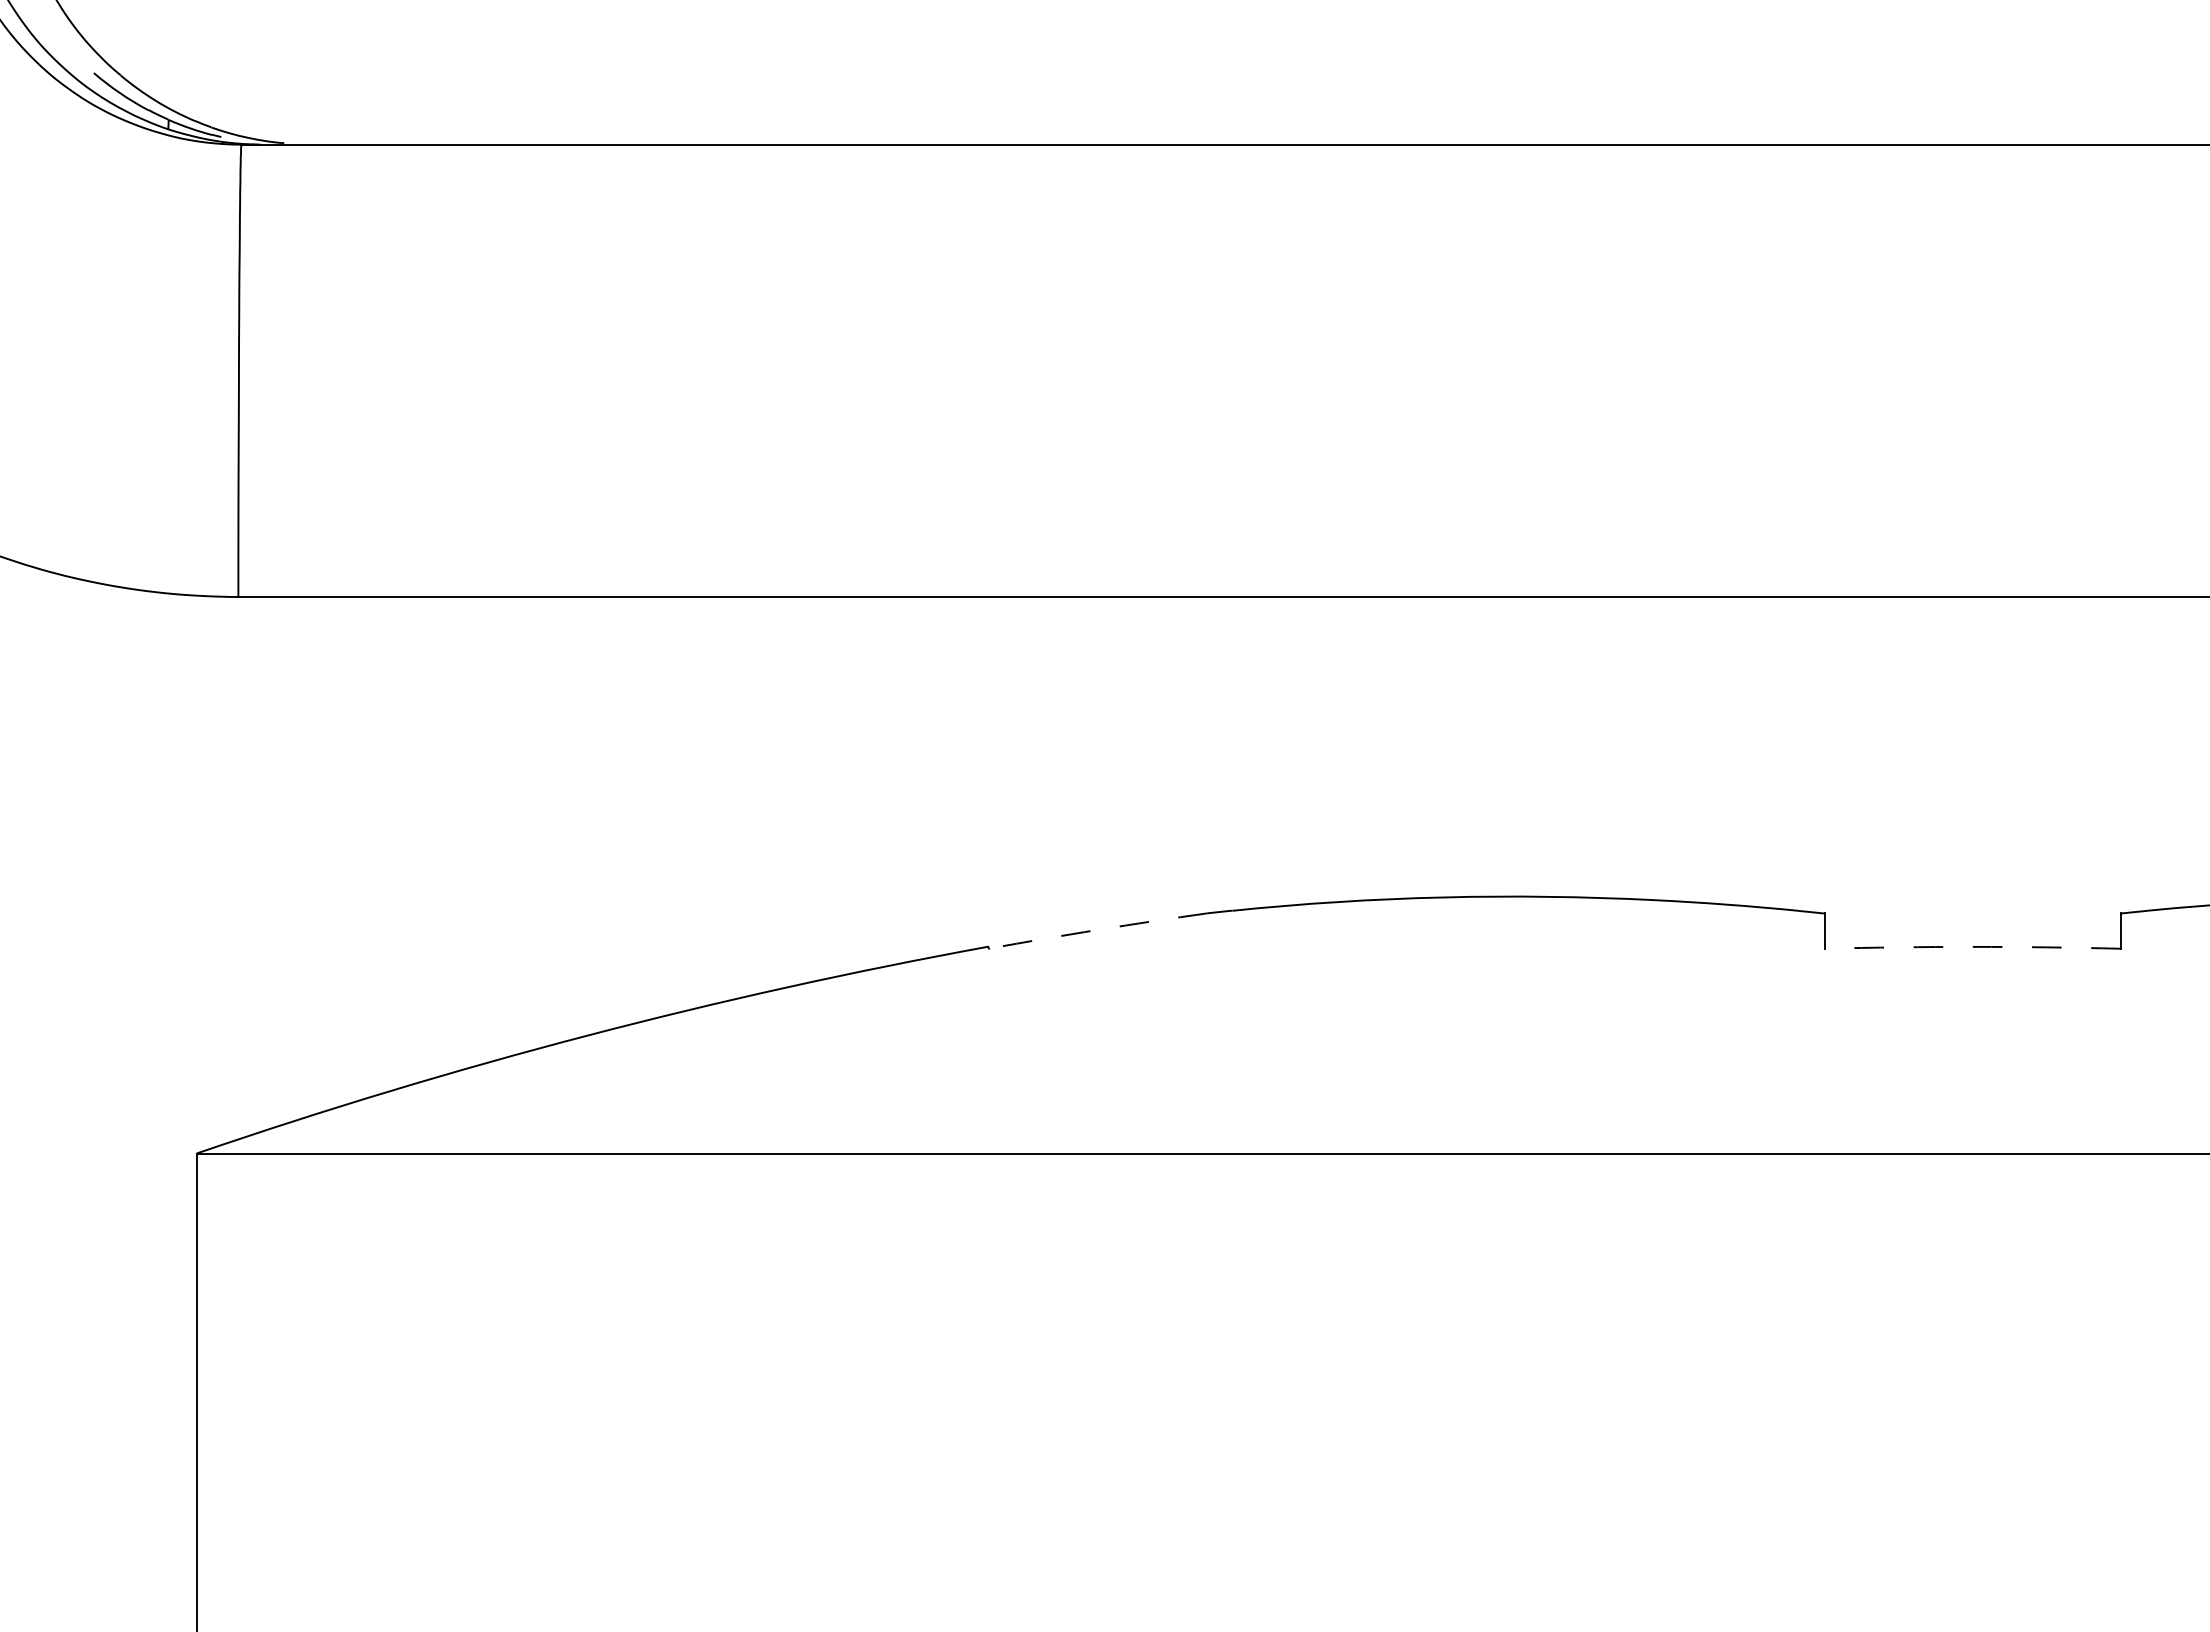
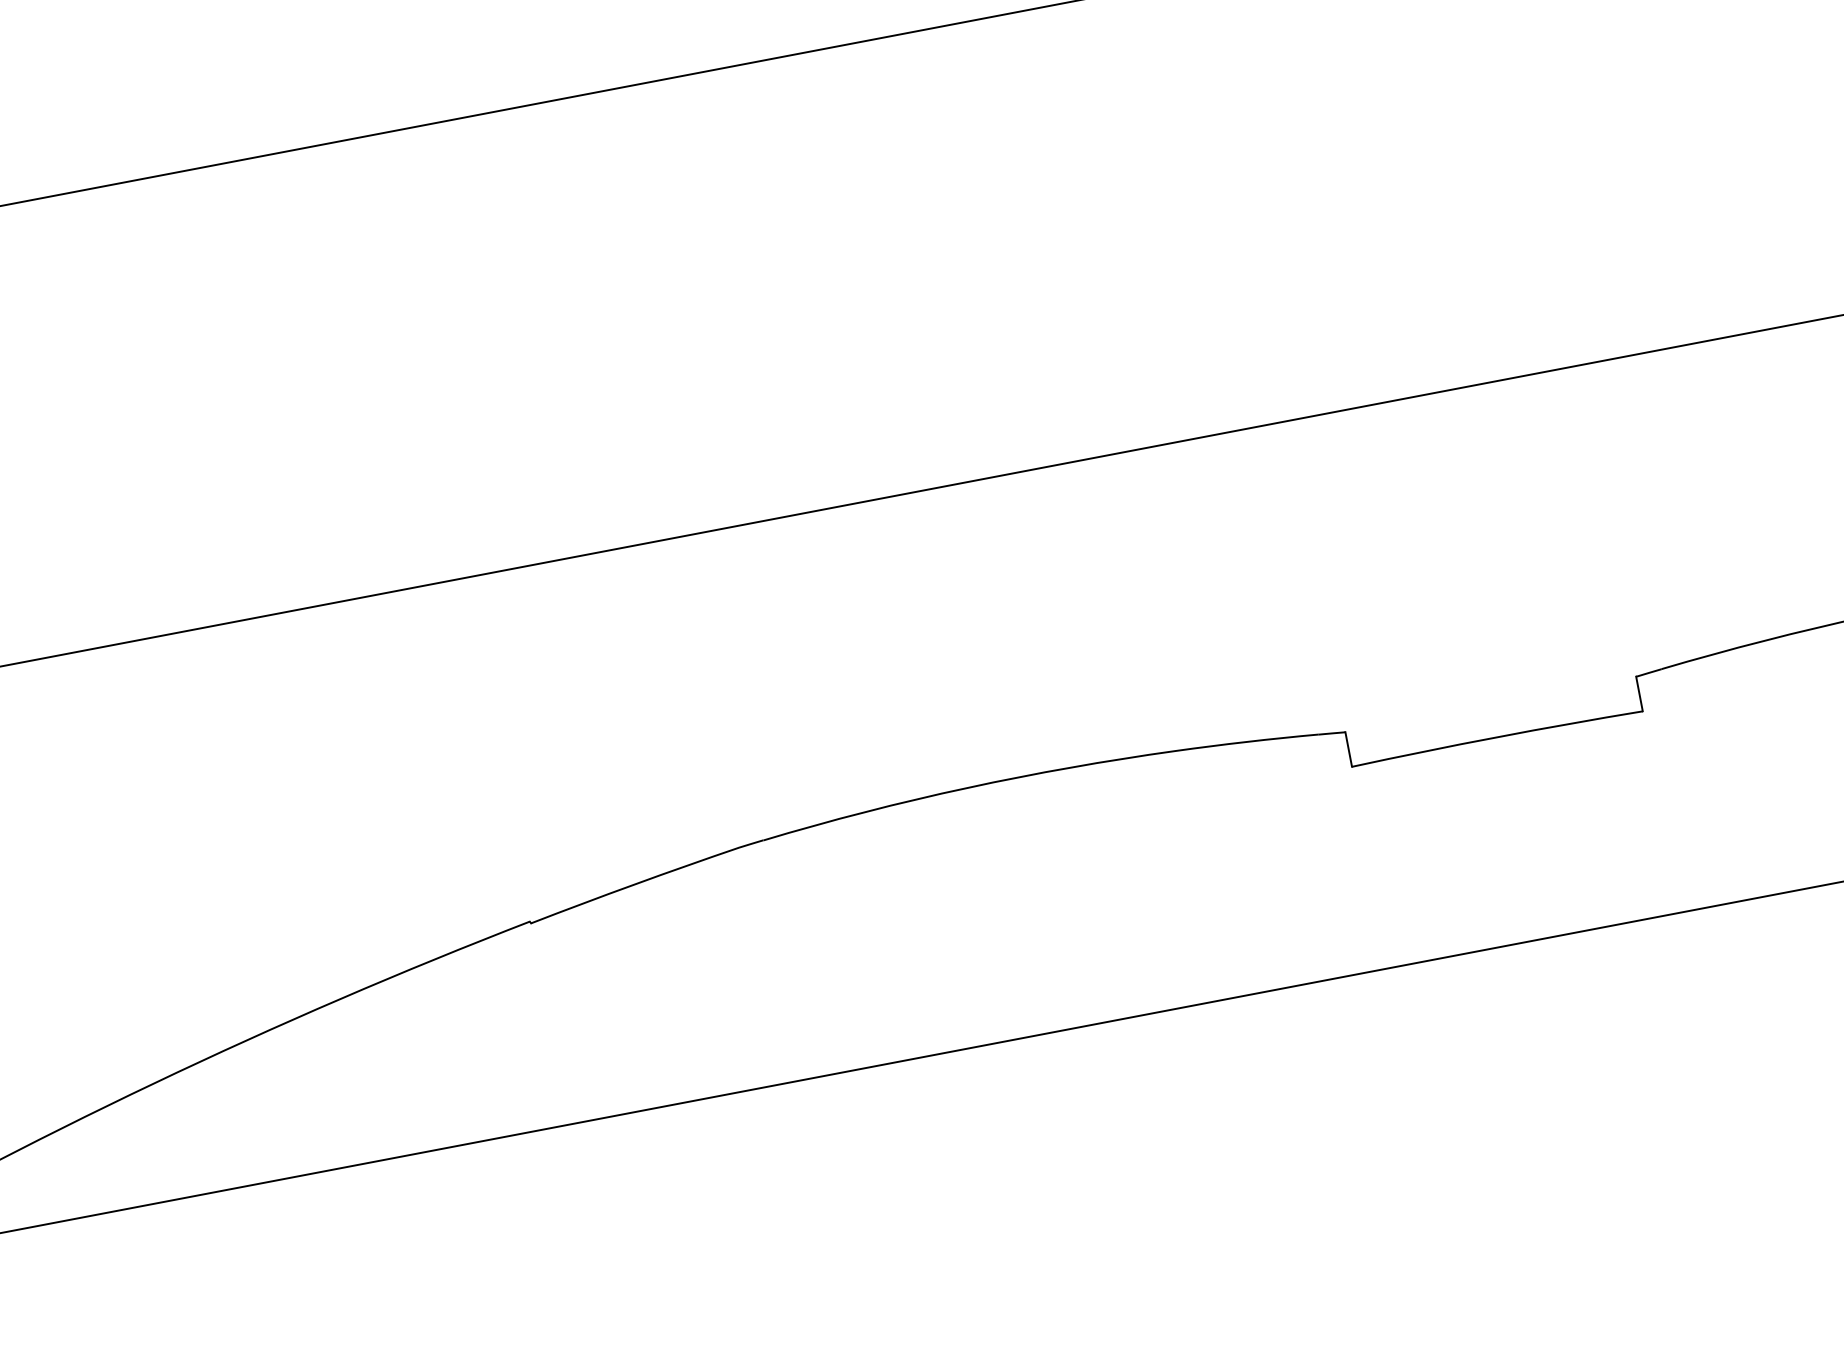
arc: (1098, 929) -> (634, 884), dashed -> solid
arc: (1972, 946) -> (1496, 736), dashed -> solid

